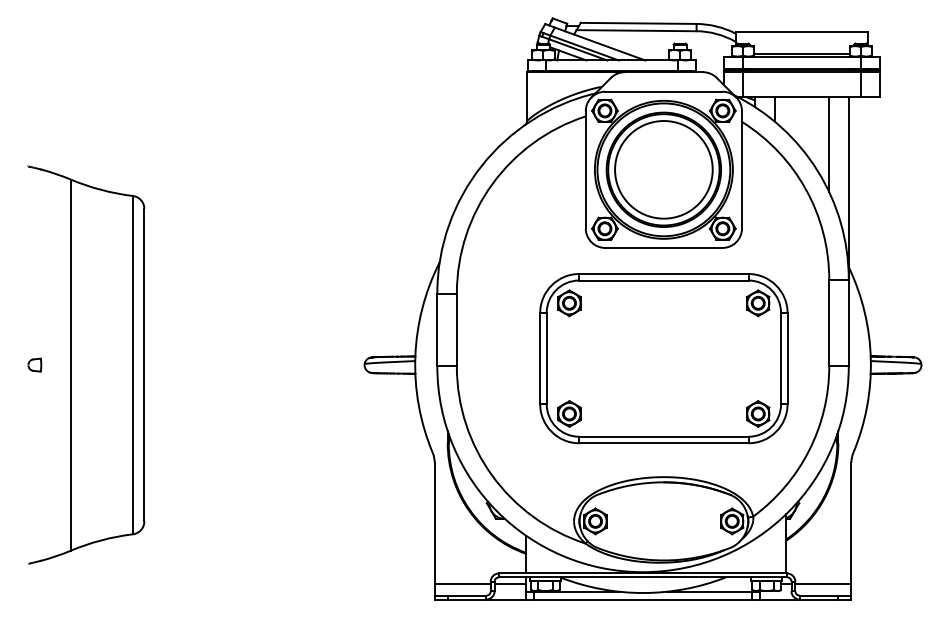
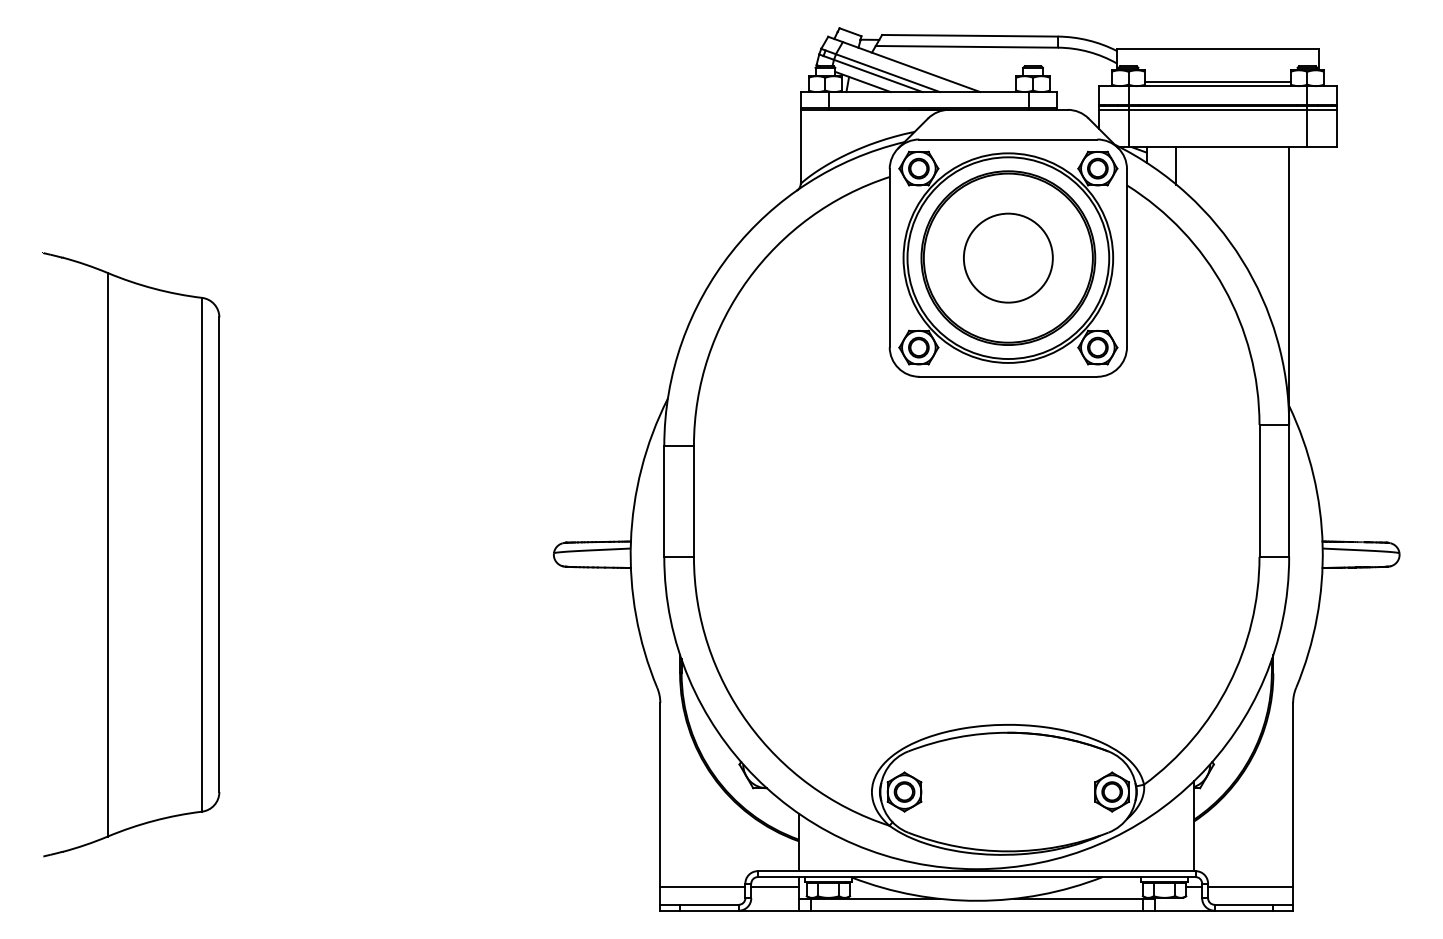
line: (829, 144) -> (1259, 219), removed
circle: (663, 169) -> (1007, 257), size x0.6
part: (663, 358) -> (1007, 544), removed
part: (34, 364) -> (52, 553), removed

